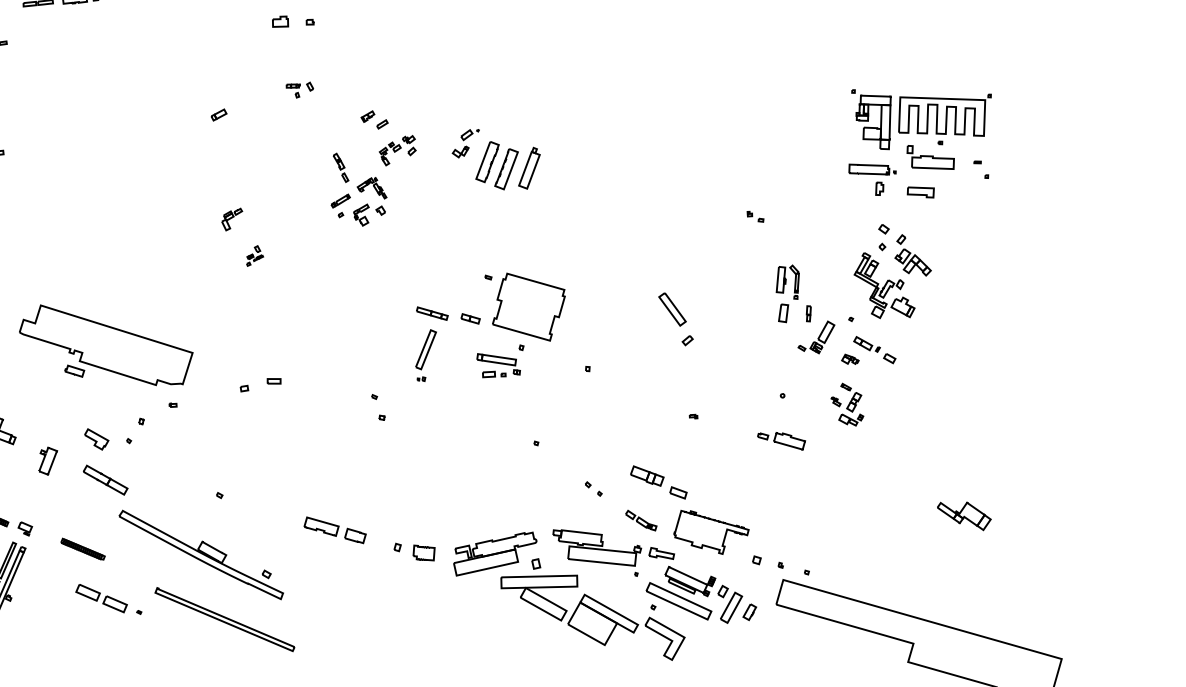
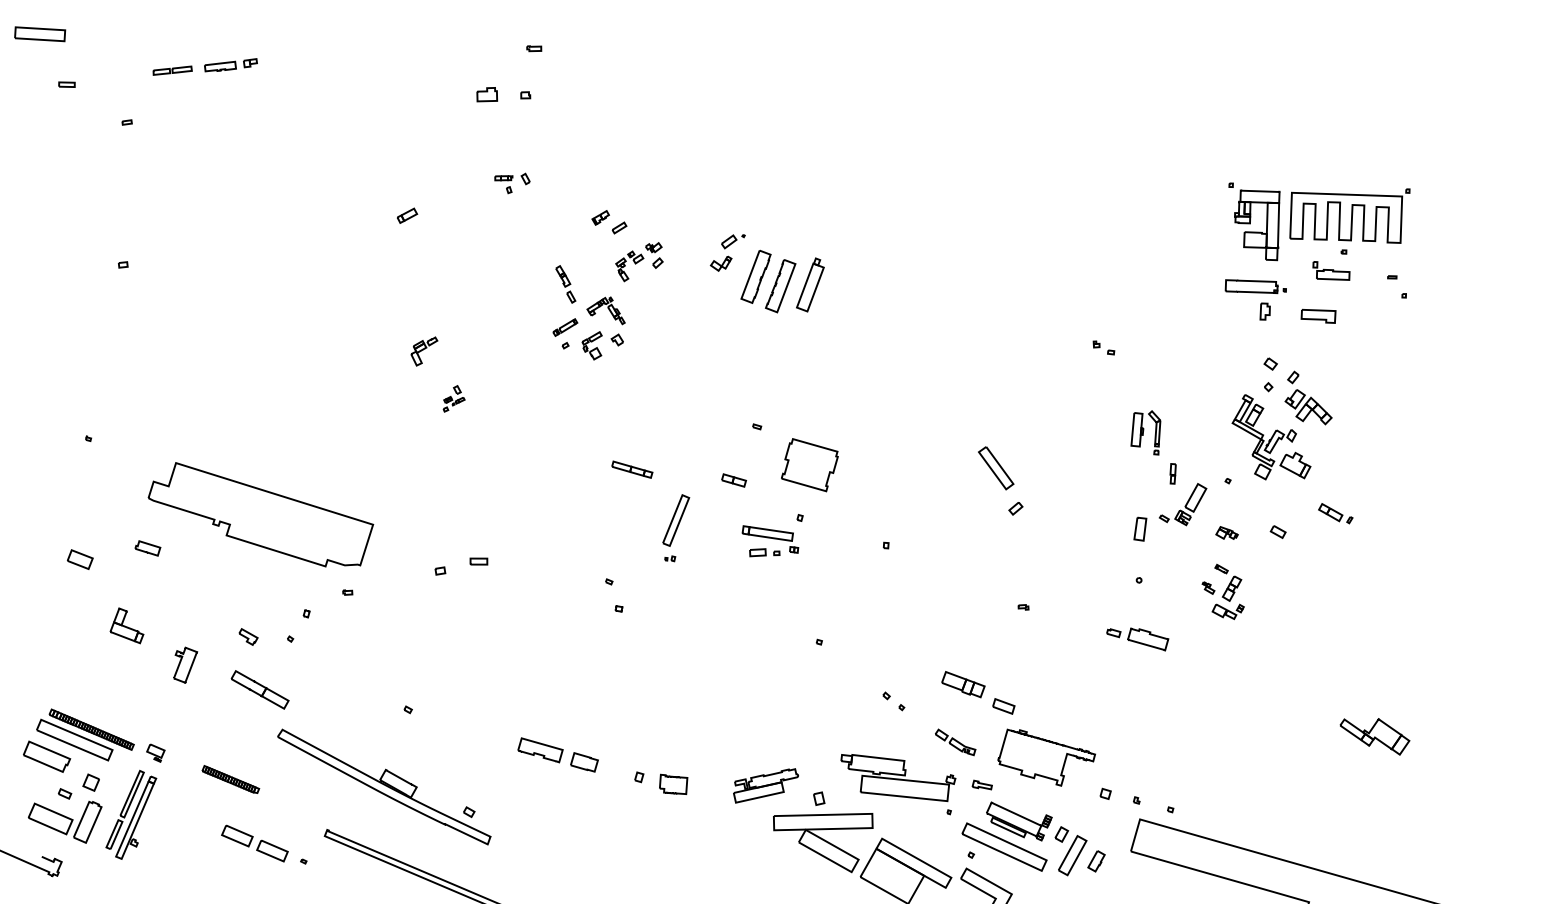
part: (930, 157) -> (1331, 270), size x0.6
part: (528, 306) -> (809, 464), size x0.6
part: (783, 312) -> (1140, 528), moved
part: (432, 313) -> (632, 469), moved
part: (866, 344) -> (1335, 513), moved
part: (74, 371) -> (147, 548), moved
part: (96, 439) -> (248, 636), size x0.6
part: (494, 553) -> (765, 785), size x0.6
part: (661, 553) -> (982, 784), size x0.6

